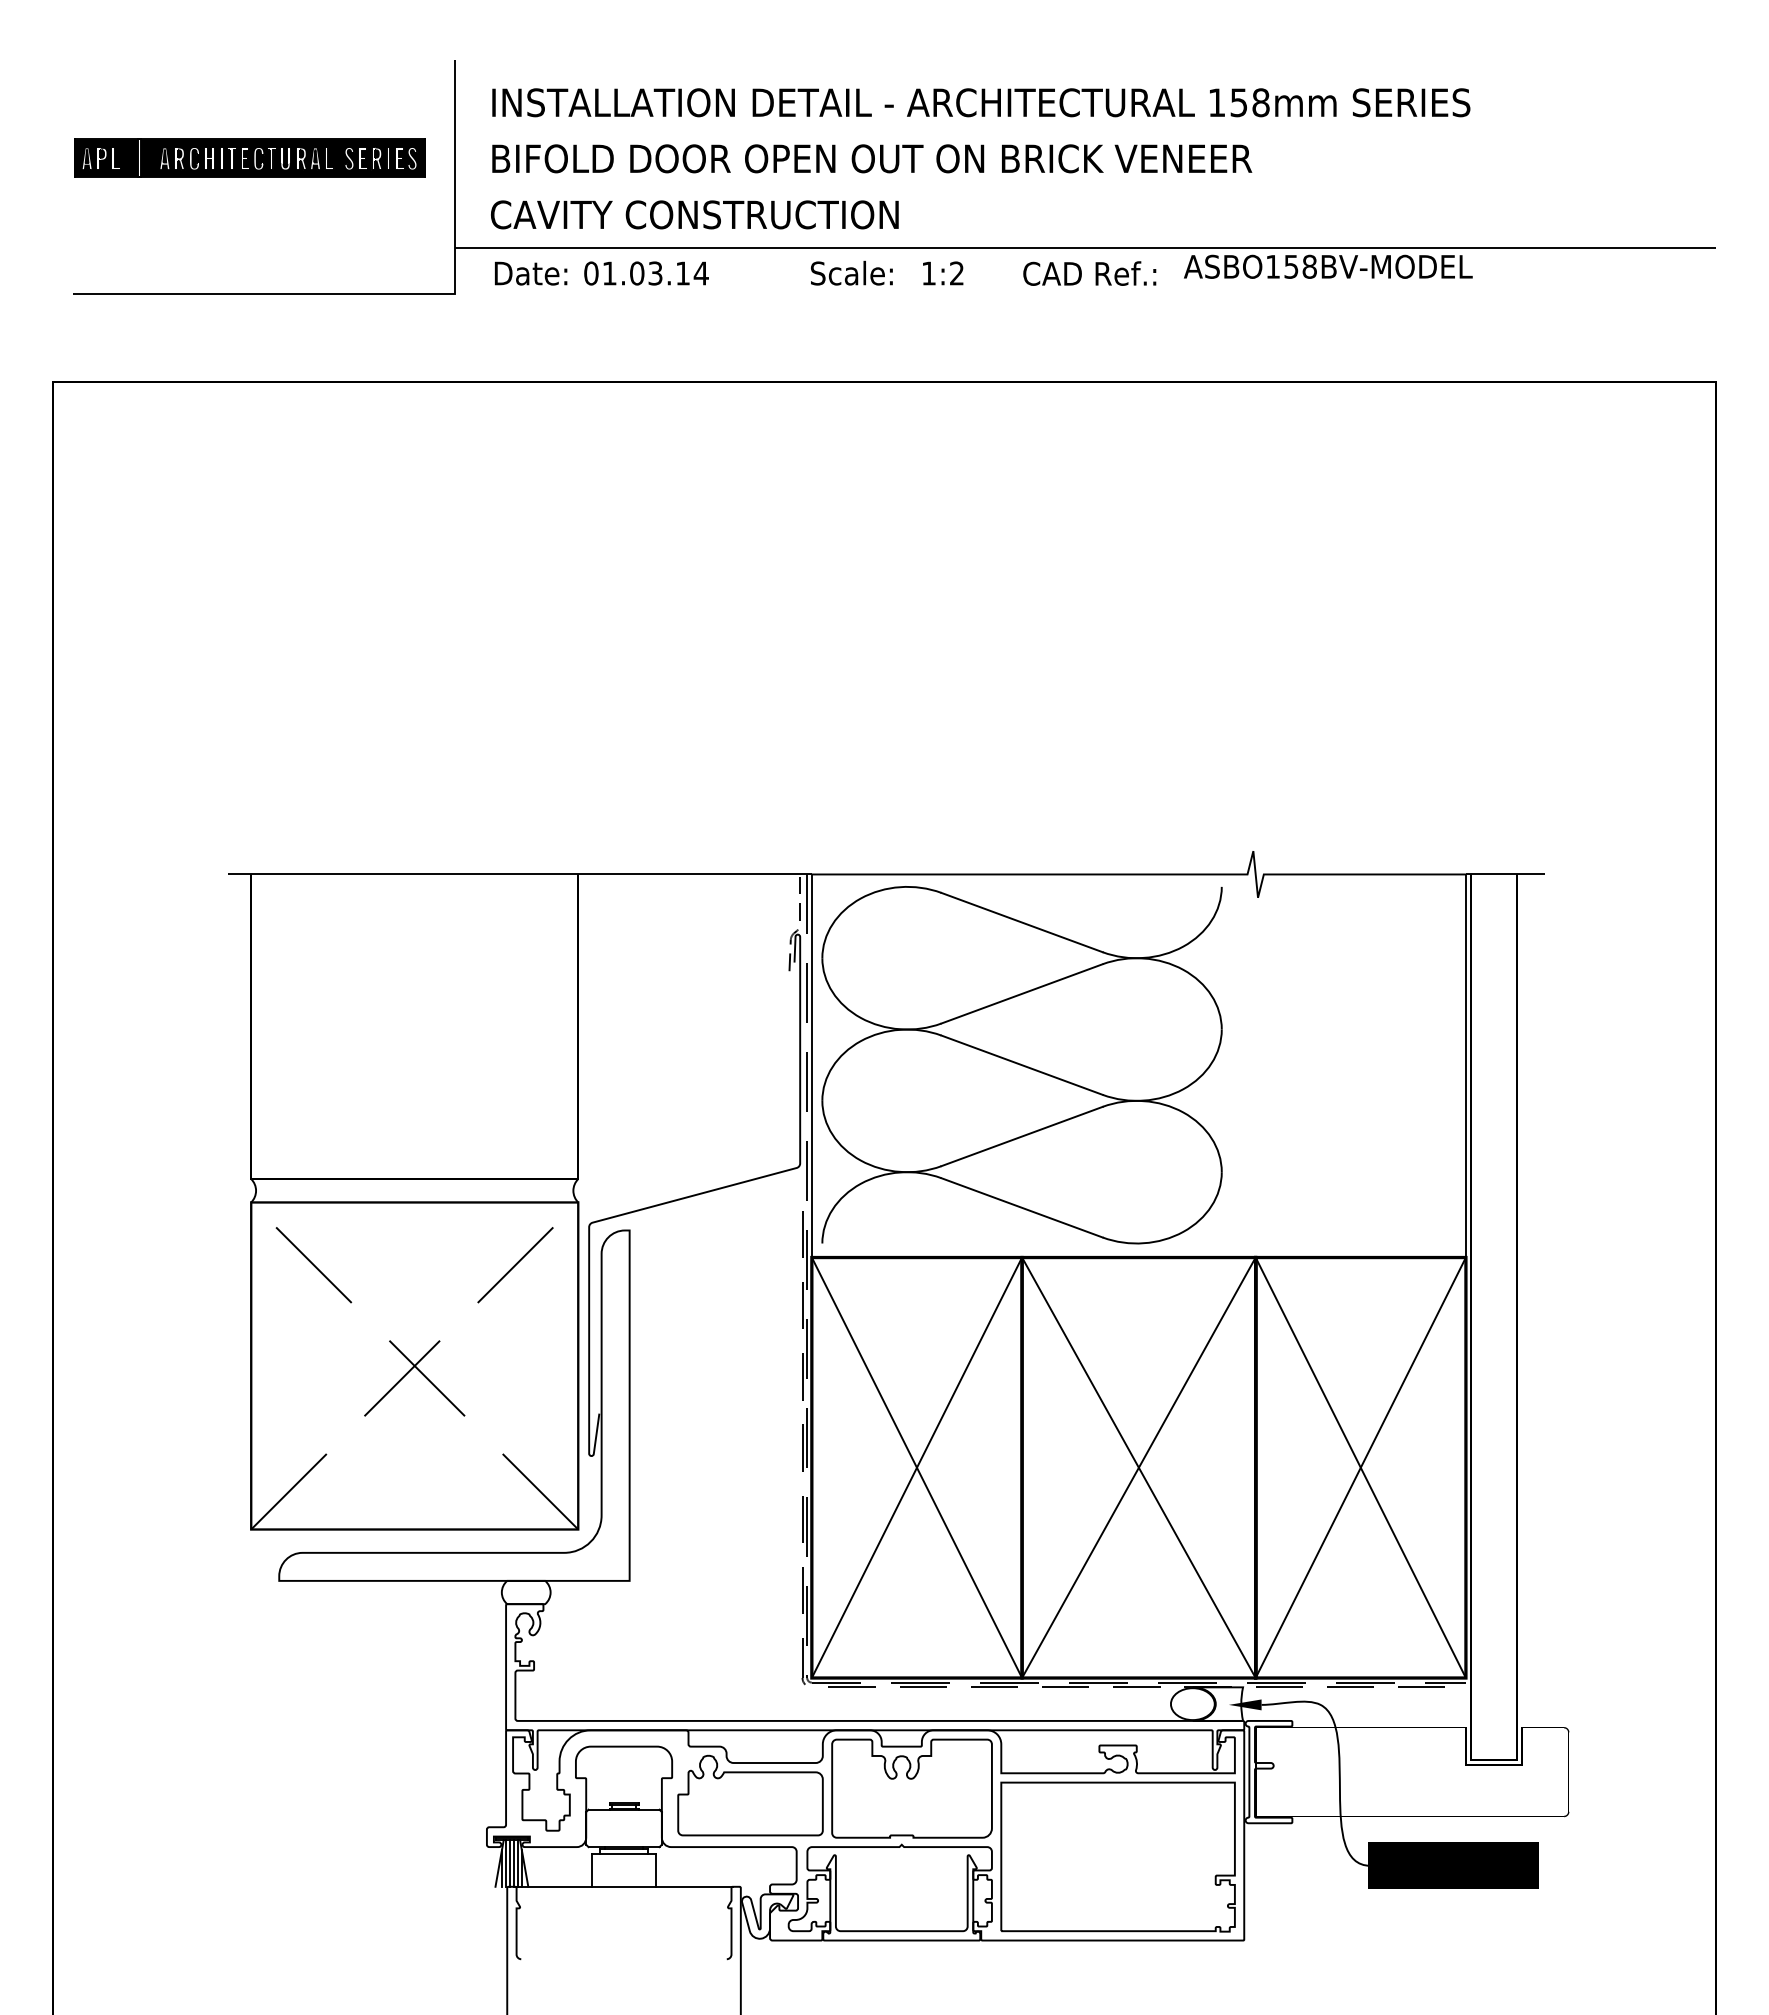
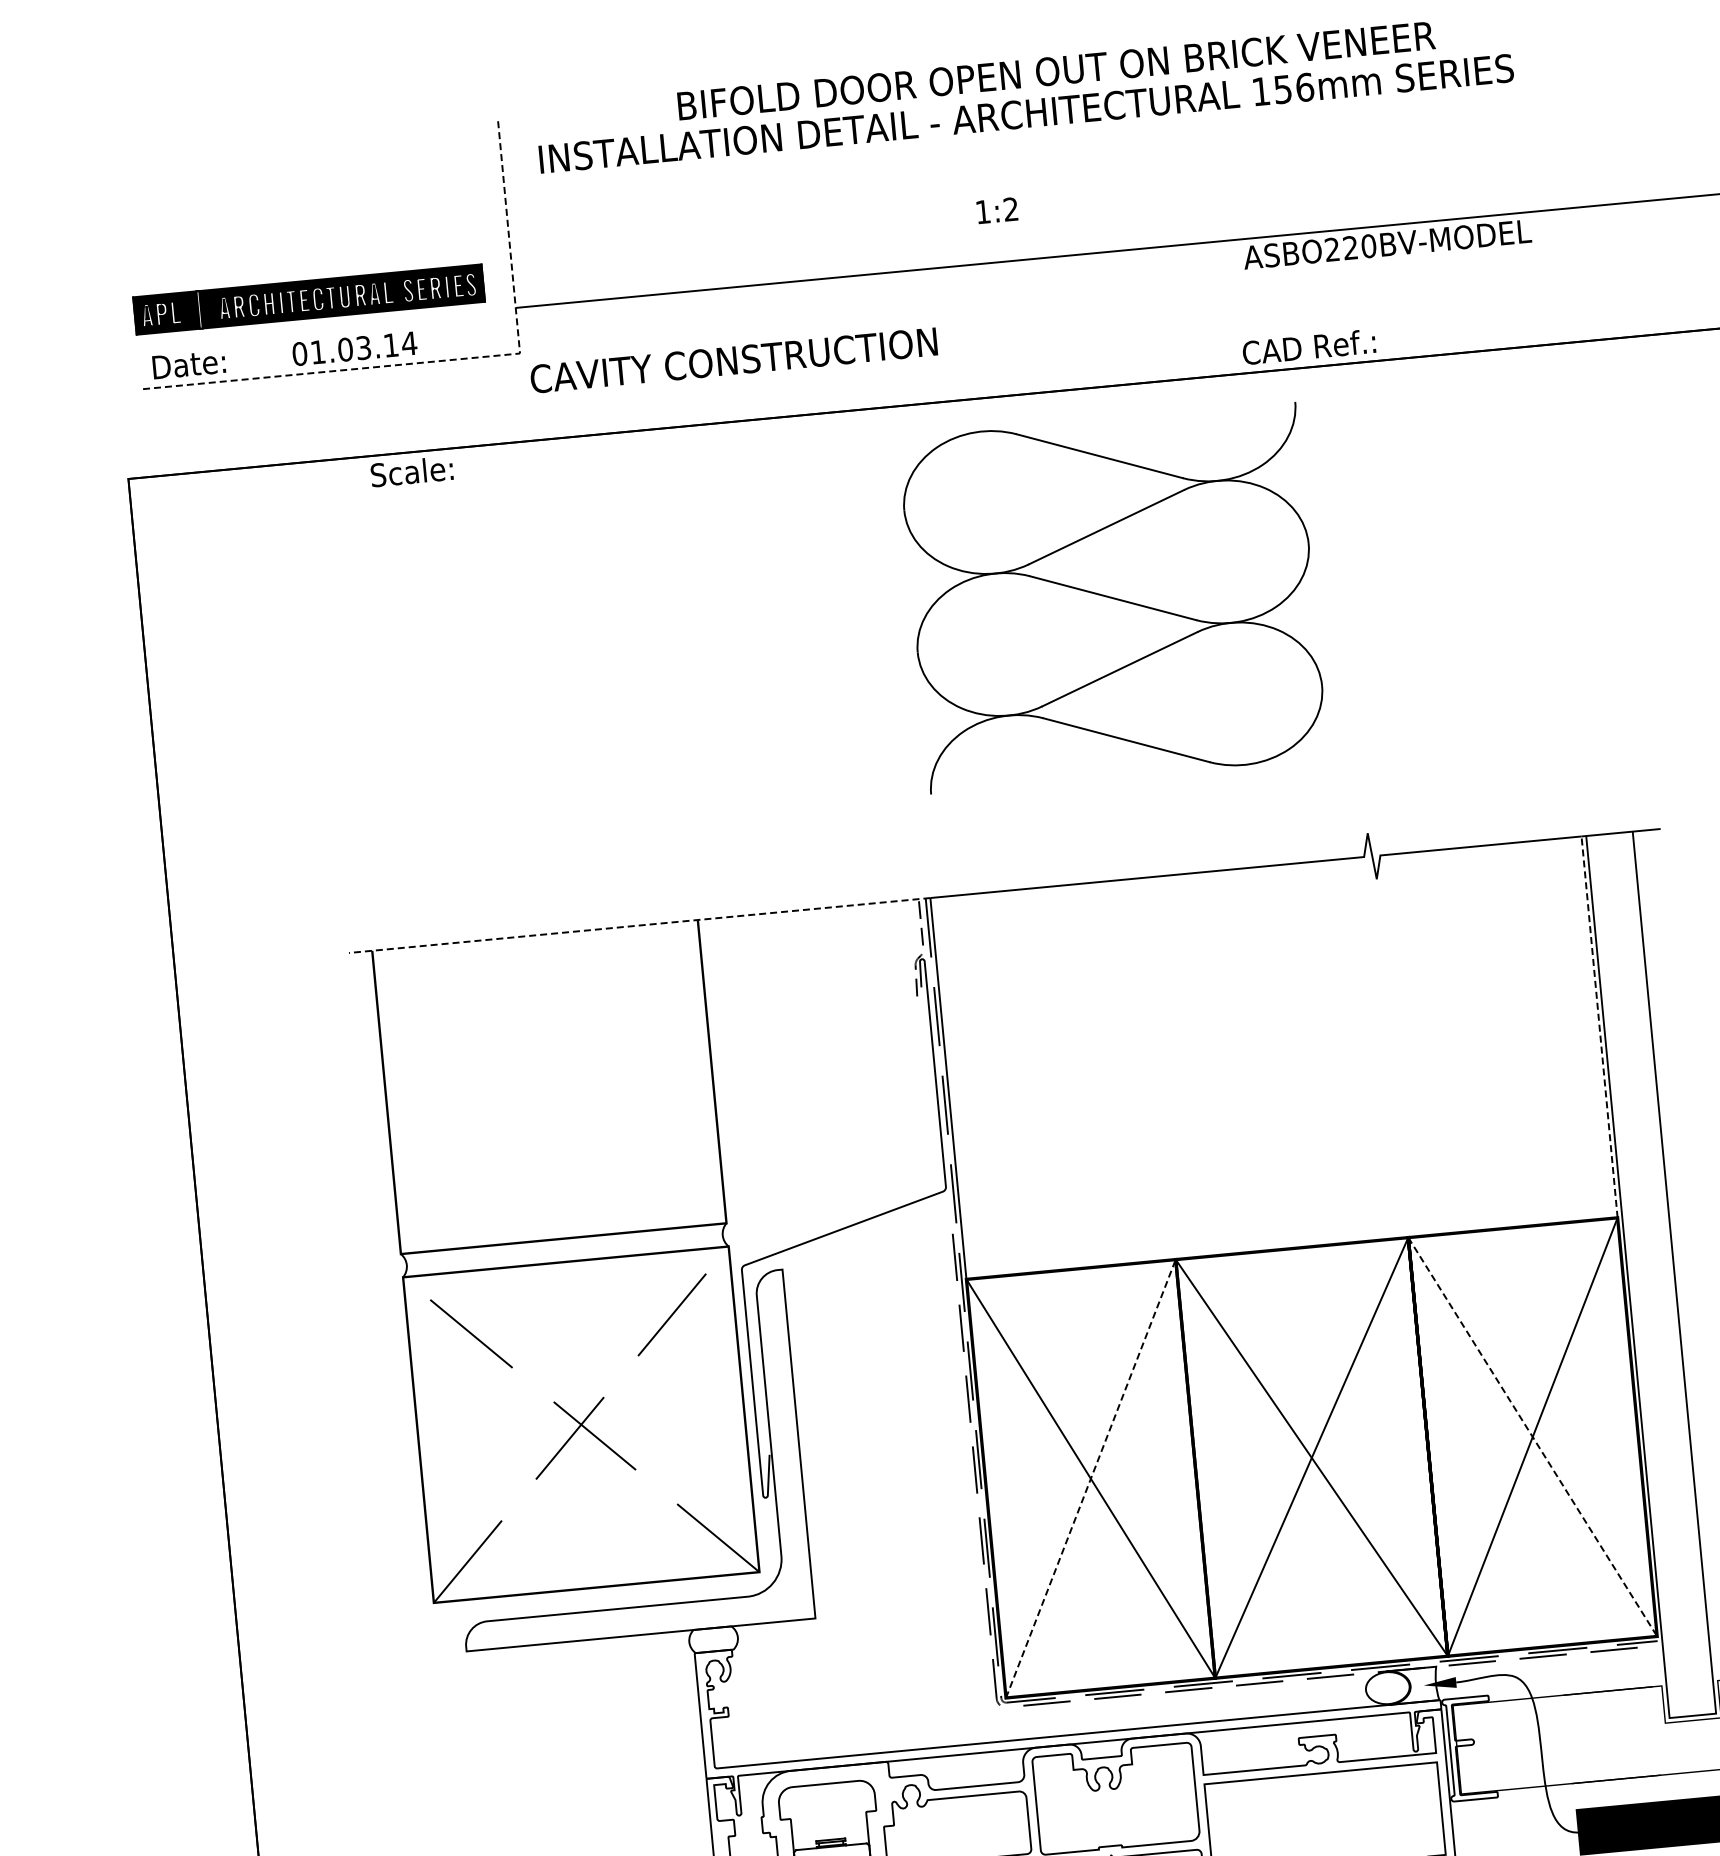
text: (1260, 102) -> (1304, 87), 158mm -> 156mm
part: (249, 157) -> (308, 298), moved
text: (872, 158) -> (1056, 70), moved
text: (694, 214) -> (733, 360), moved
text: (1291, 266) -> (1350, 247), ASBO158BV-MODEL -> ASBO220BV-MODEL
text: (851, 272) -> (411, 470), moved
text: (531, 273) -> (189, 364), moved
text: (646, 273) -> (354, 348), moved
text: (943, 273) -> (997, 210), moved
text: (1089, 273) -> (1308, 346), moved
line: (380, 293) -> (446, 360), solid -> dashed
line: (519, 874) -> (639, 925), solid -> dashed
part: (1021, 1065) -> (1112, 598), moved
line: (1465, 1066) -> (1599, 1027), solid -> dashed
line: (917, 1467) -> (1091, 1478), solid -> dashed
line: (1361, 1468) -> (1533, 1437), solid -> dashed

